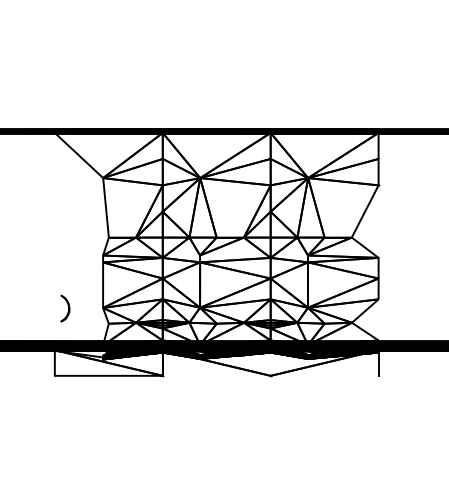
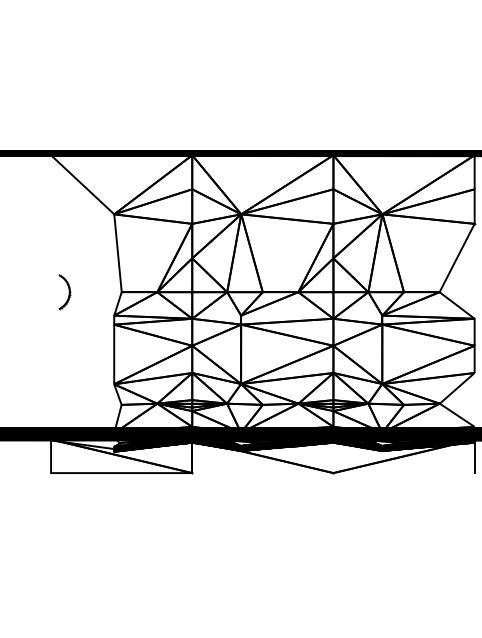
part: (65, 308) -> (64, 292), moved

